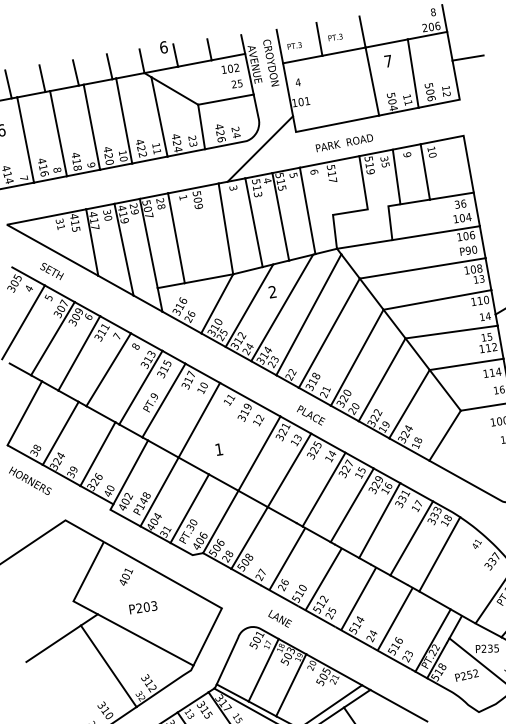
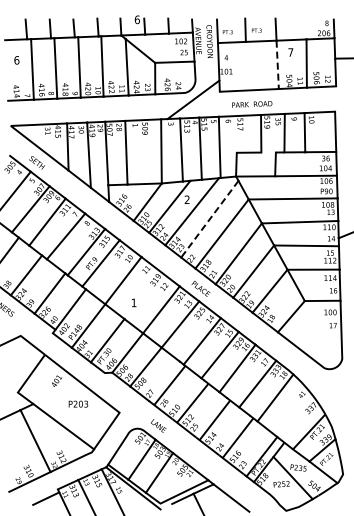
line: (372, 82) -> (277, 65), solid -> dashed
line: (308, 315) -> (209, 219), solid -> dashed
text: (143, 606) -> (78, 403), moved

